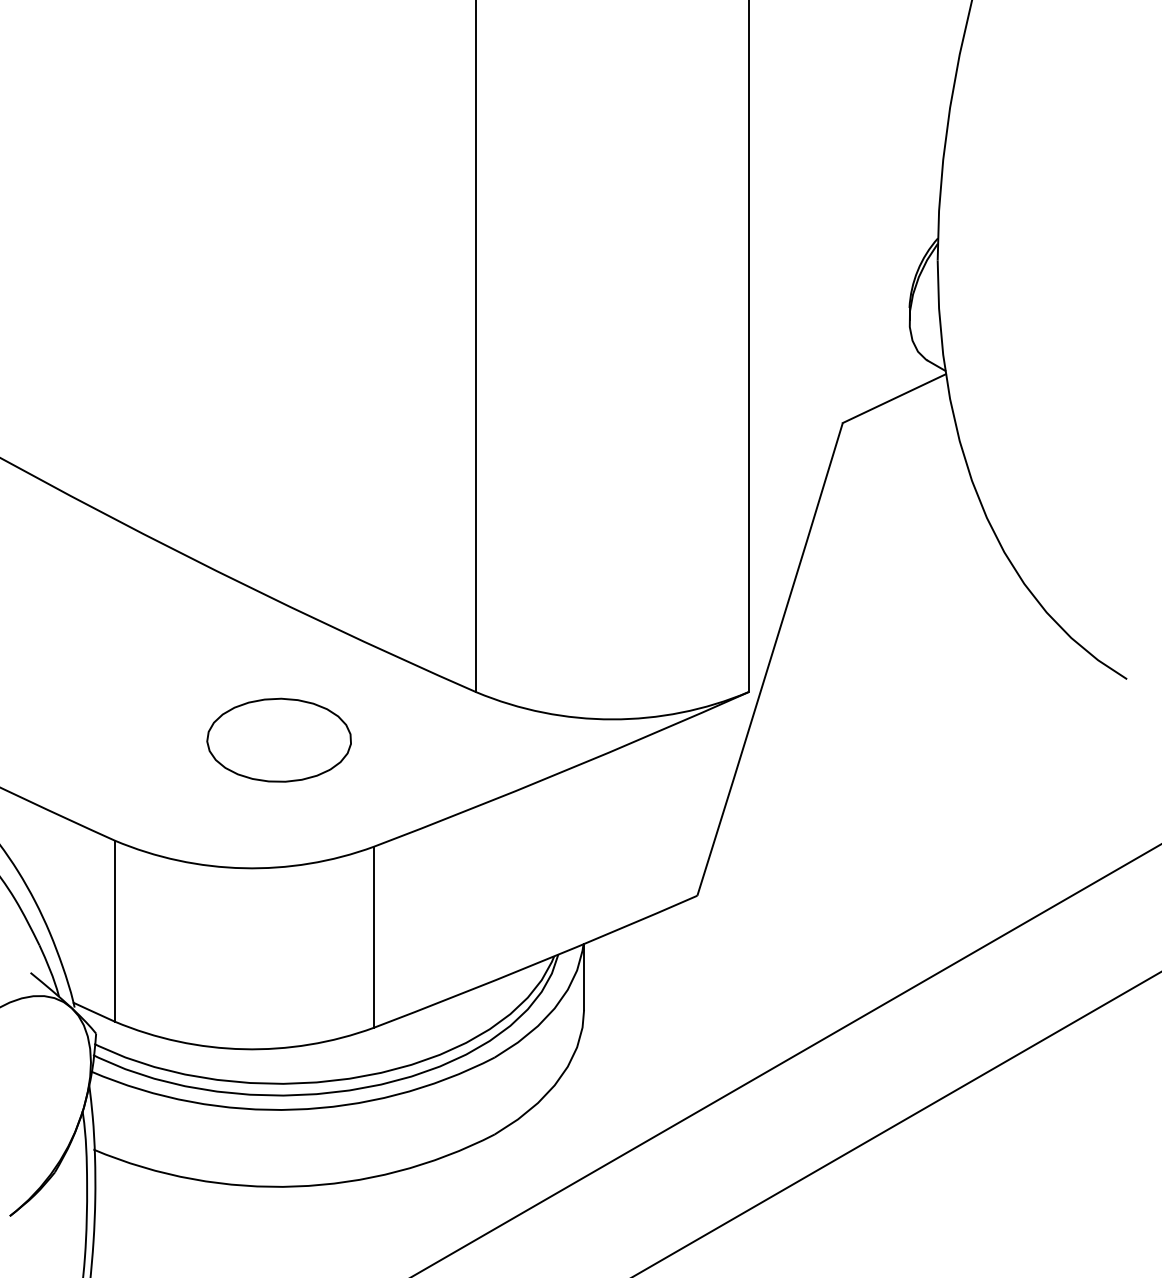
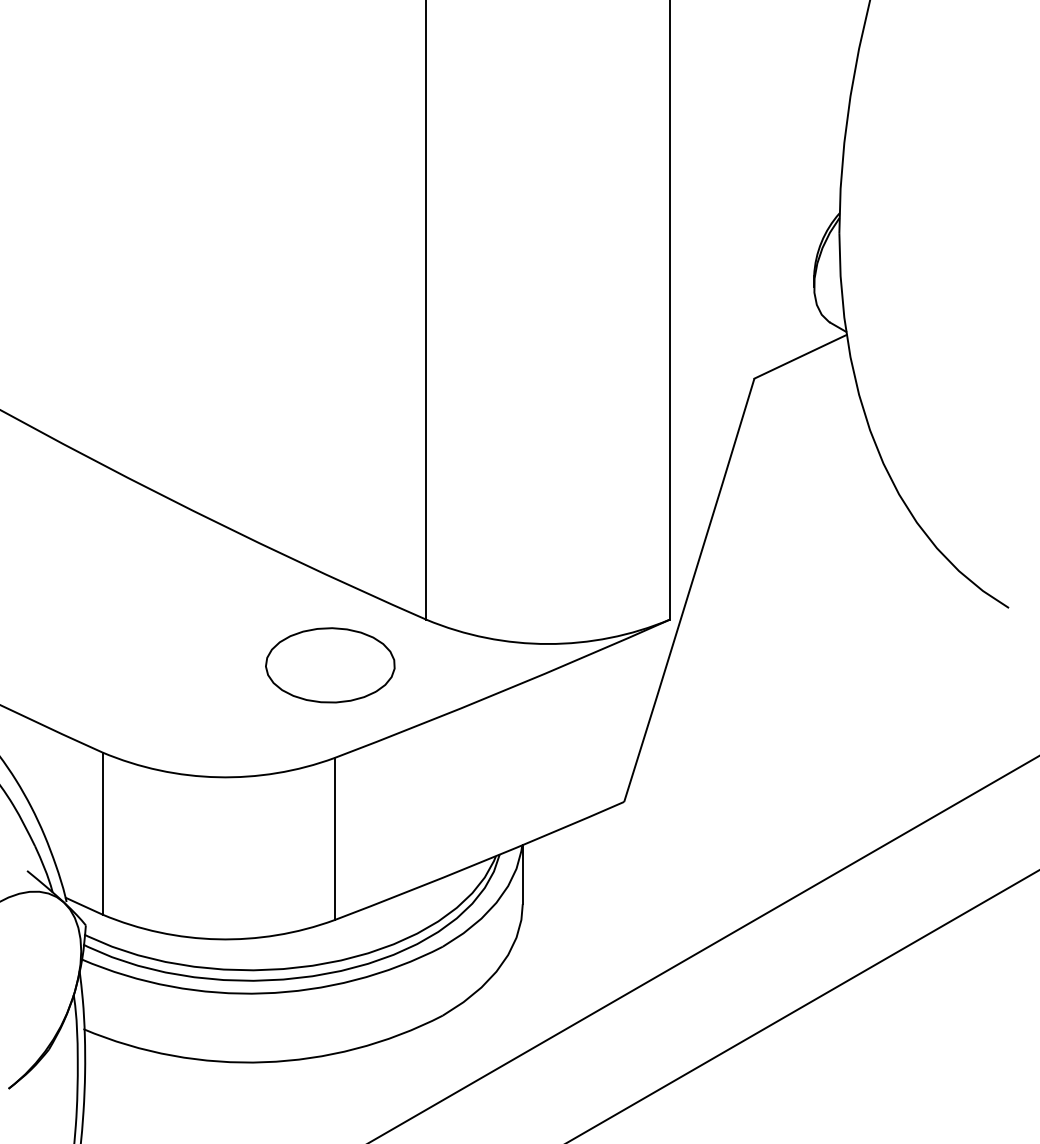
part: (278, 739) -> (329, 664), moved

